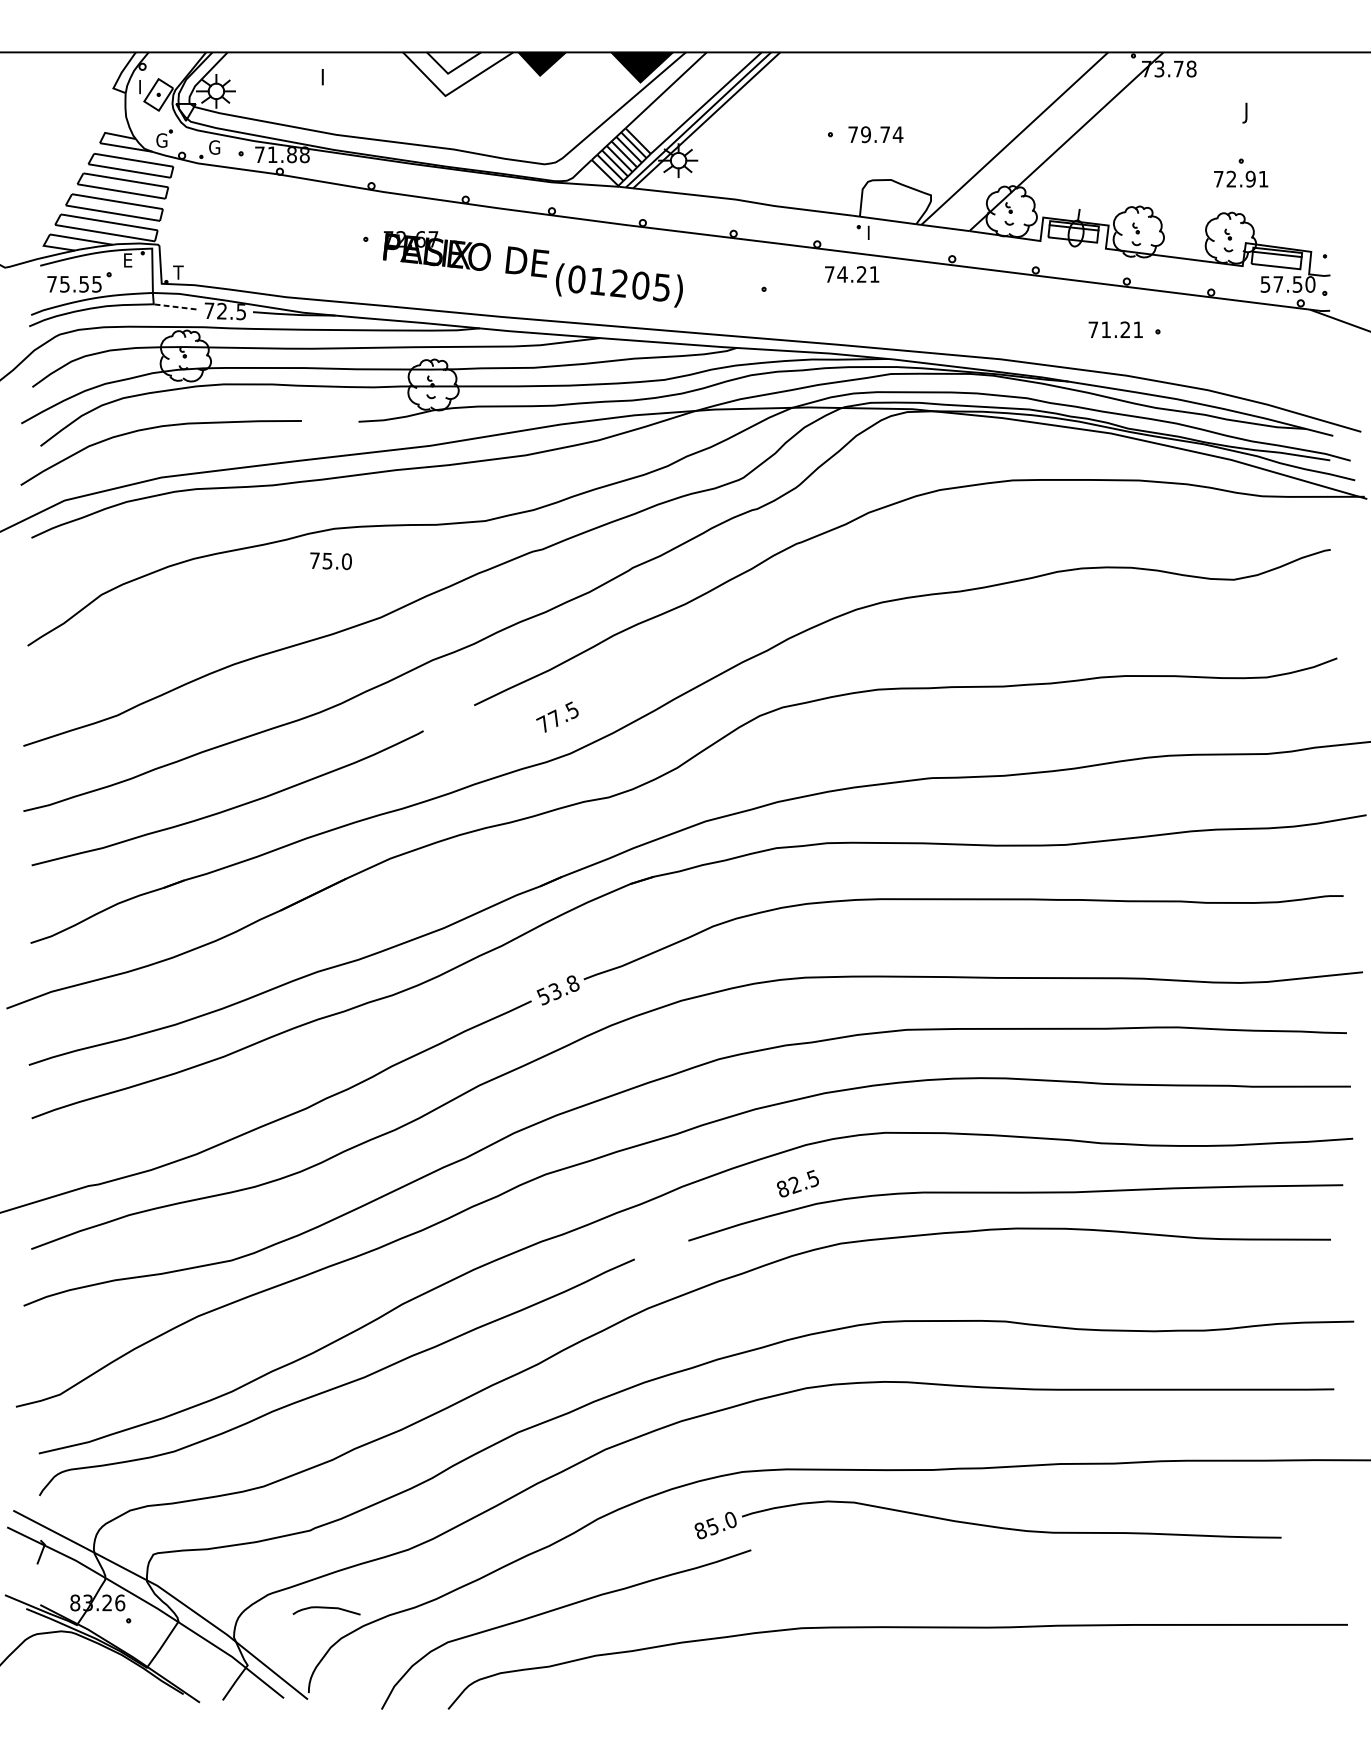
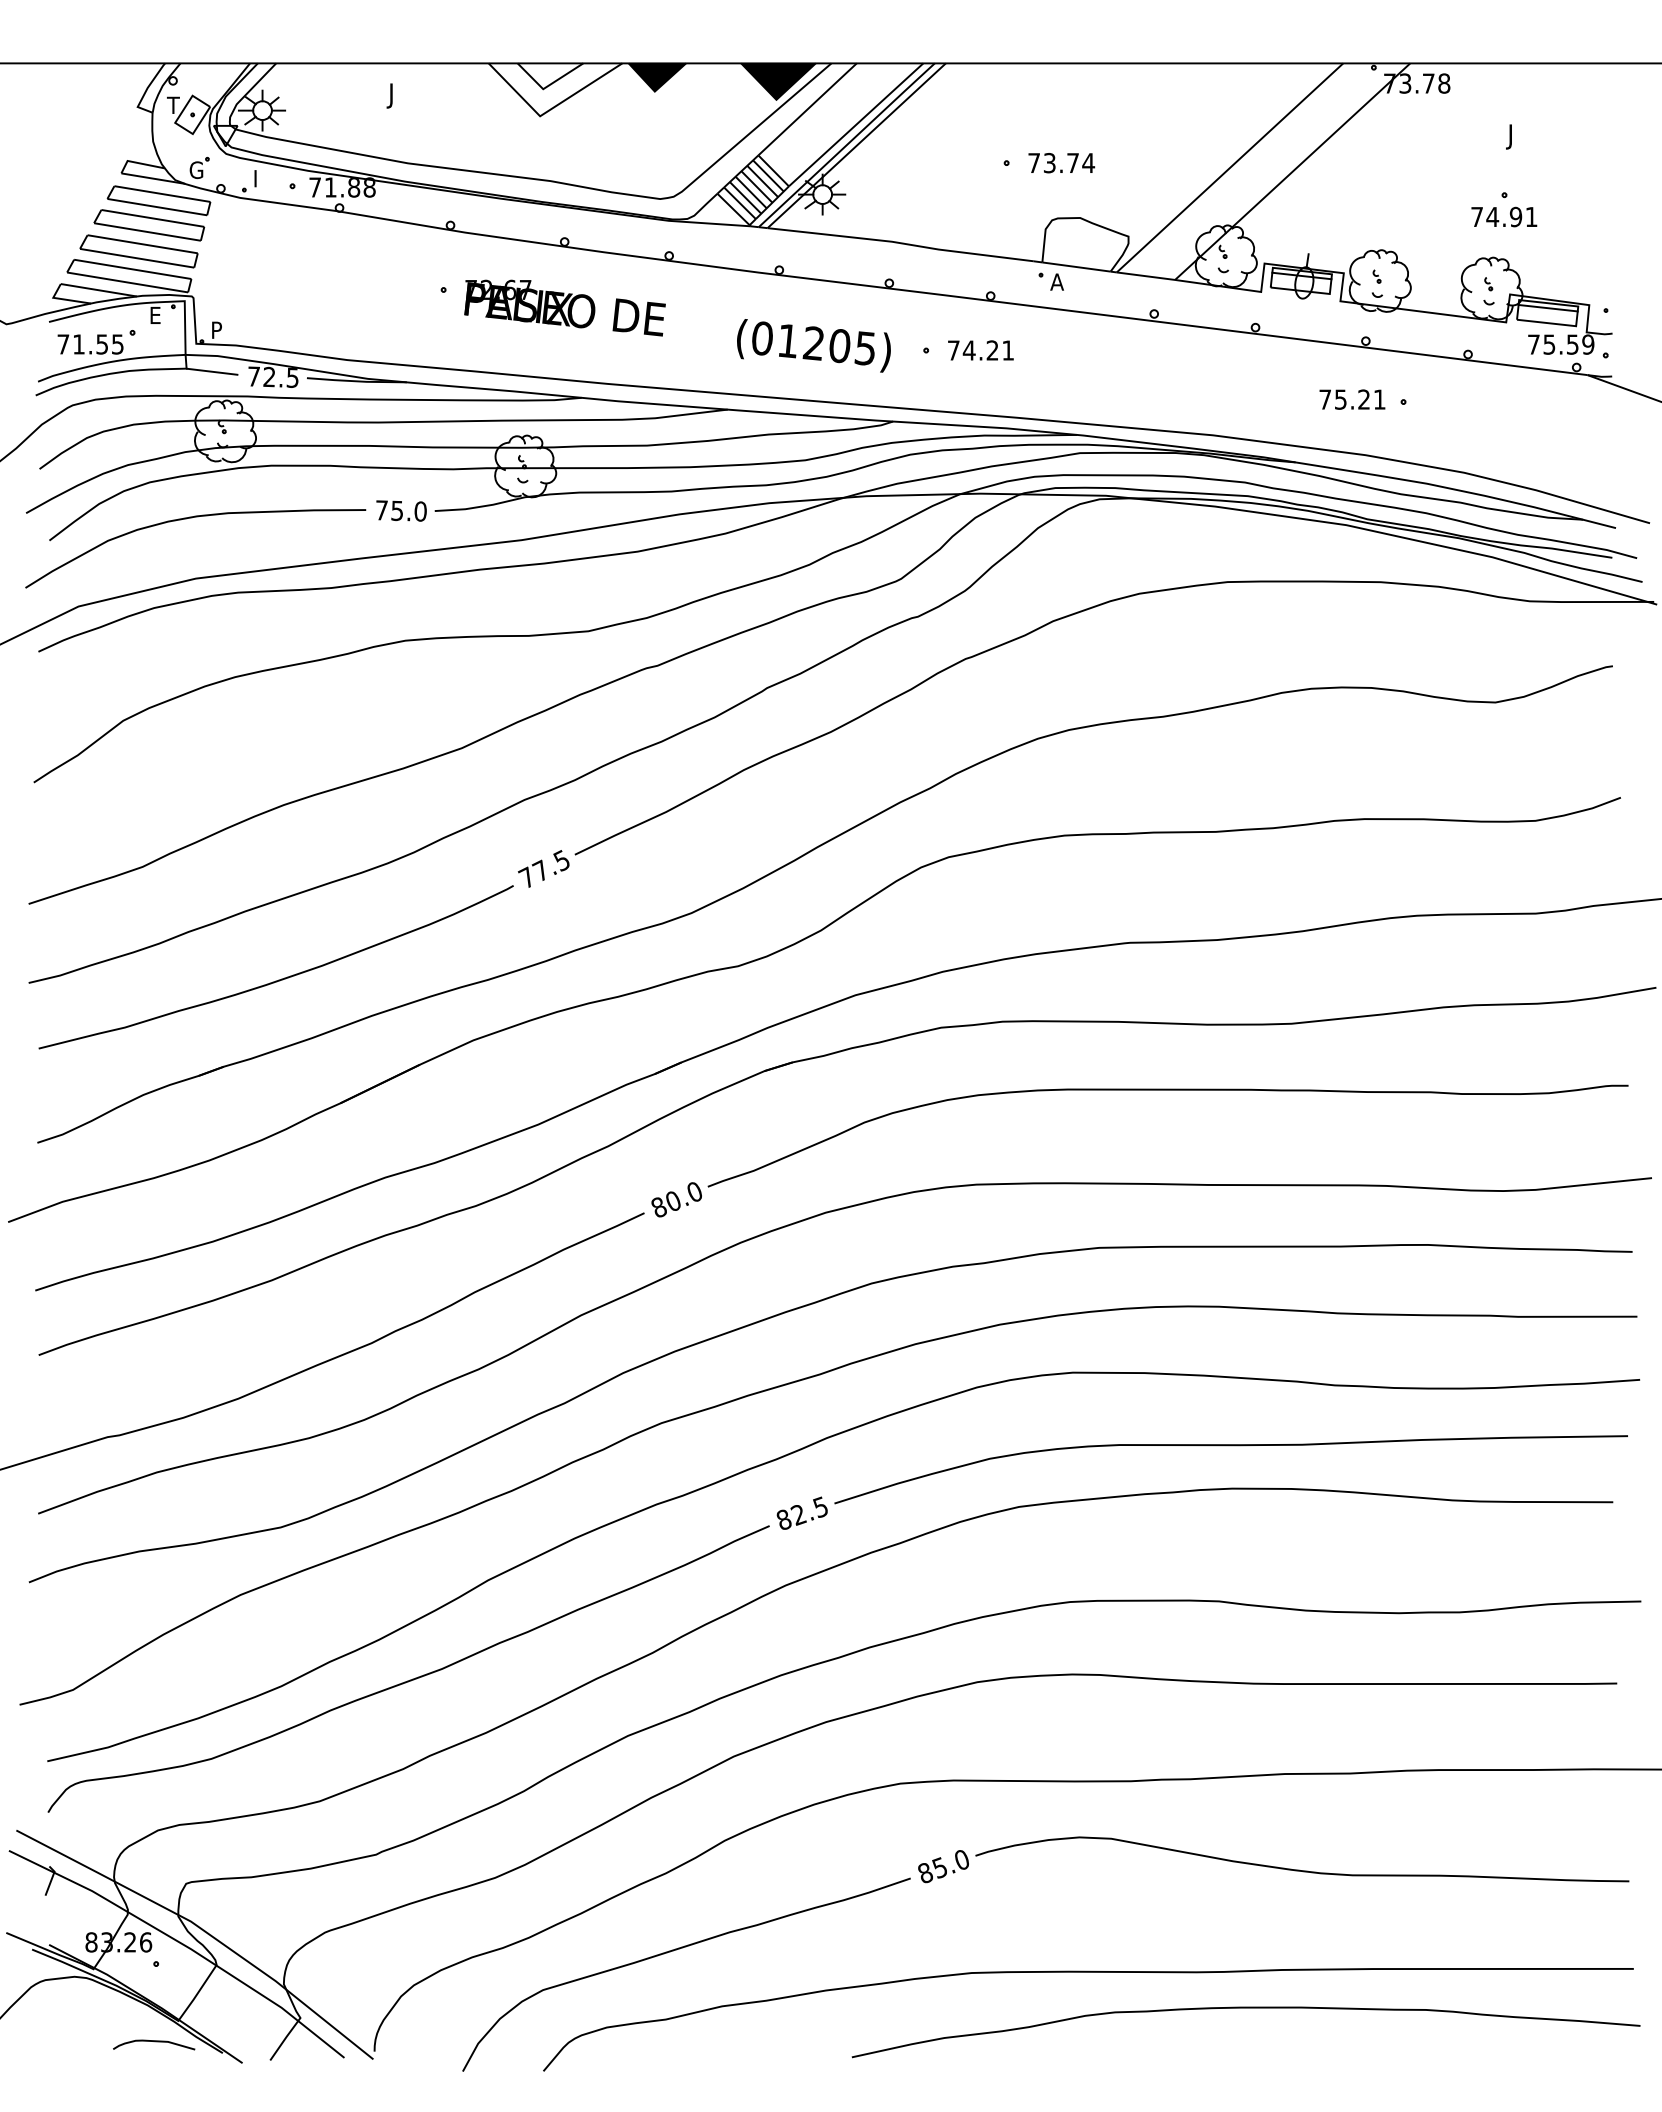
text: (142, 86) -> (173, 104), I -> T
text: (321, 87) -> (389, 105), I -> J
text: (865, 135) -> (1049, 163), 79.74 -> 73.74
text: (214, 147) -> (260, 178), G -> I
text: (1231, 178) -> (1492, 216), 72.91 -> 74.91
text: (871, 232) -> (1056, 281), I -> A
text: (178, 271) -> (216, 329), T -> P
text: (851, 274) -> (980, 350), moved
text: (64, 284) -> (78, 344), 75.55 -> 71.55
text: (1288, 284) -> (1561, 344), 57.50 -> 75.59
text: (619, 285) -> (813, 345), moved
line: (174, 306) -> (211, 371), dashed -> solid
text: (1105, 329) -> (1340, 399), 71.21 -> 75.21
text: (331, 560) -> (401, 510), moved
text: (557, 716) -> (543, 868), moved
text: (558, 990) -> (676, 1200), 53.8 -> 80.0
text: (797, 1183) -> (801, 1512), moved
part: (985, 1524) -> (1270, 1865), moved
curve: (326, 1608) -> (154, 2042), moved
curve: (1027, 1657) -> (1245, 2008), added

